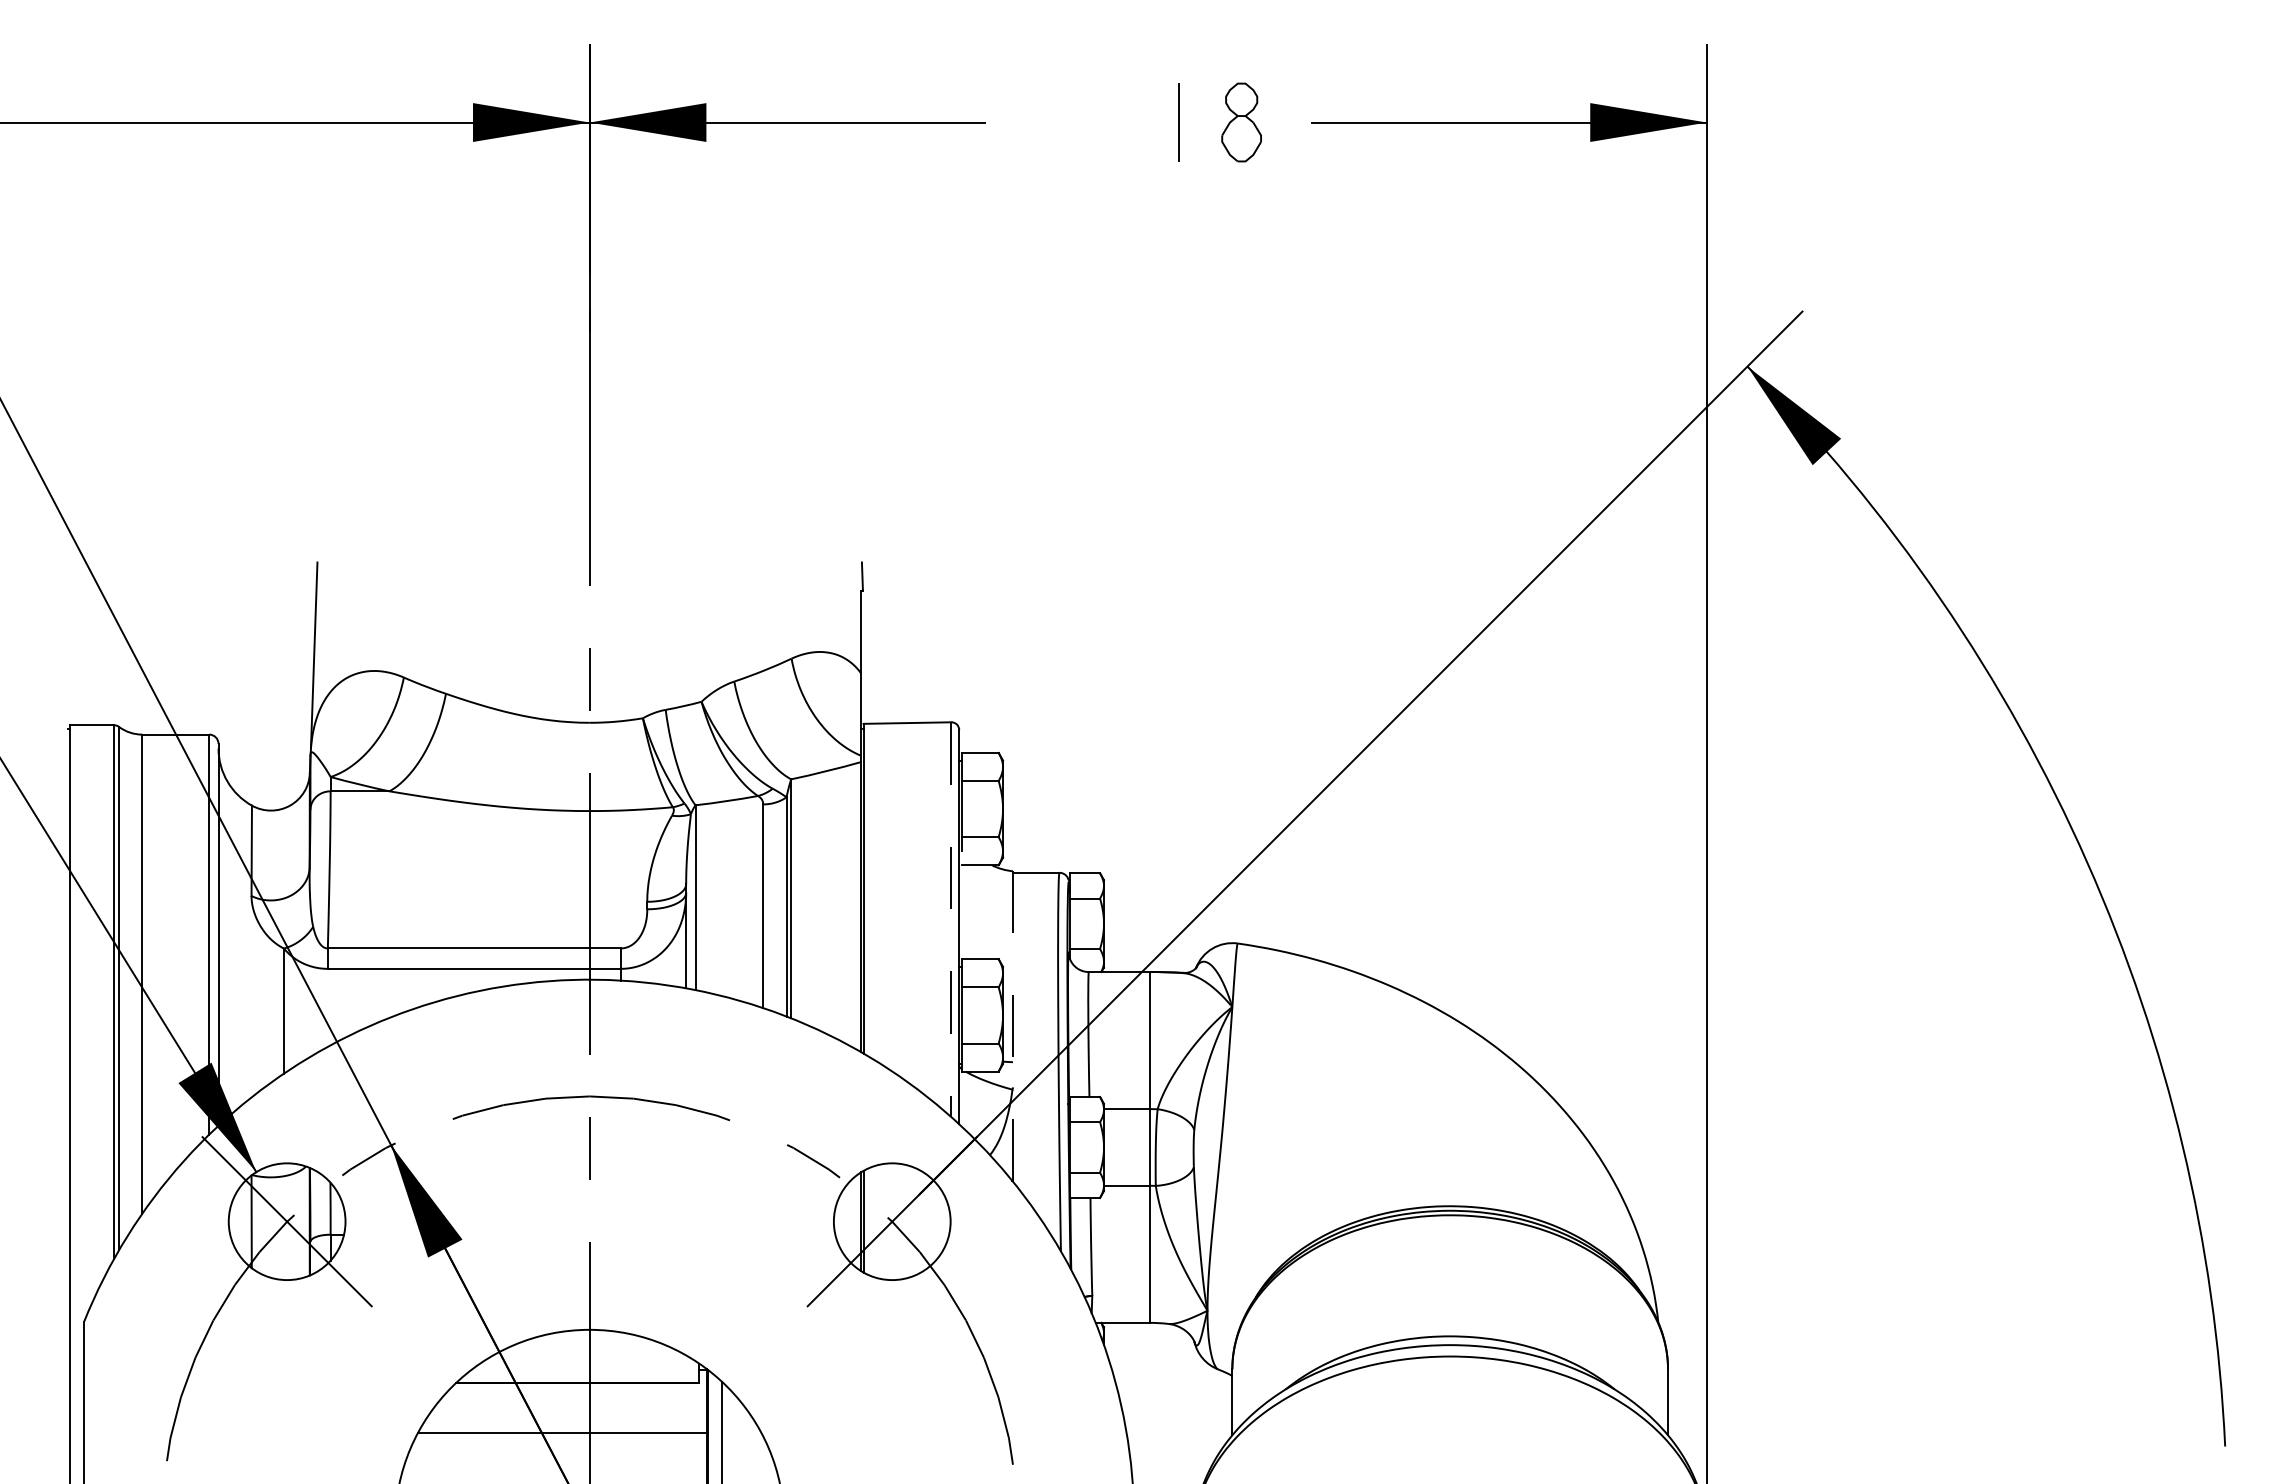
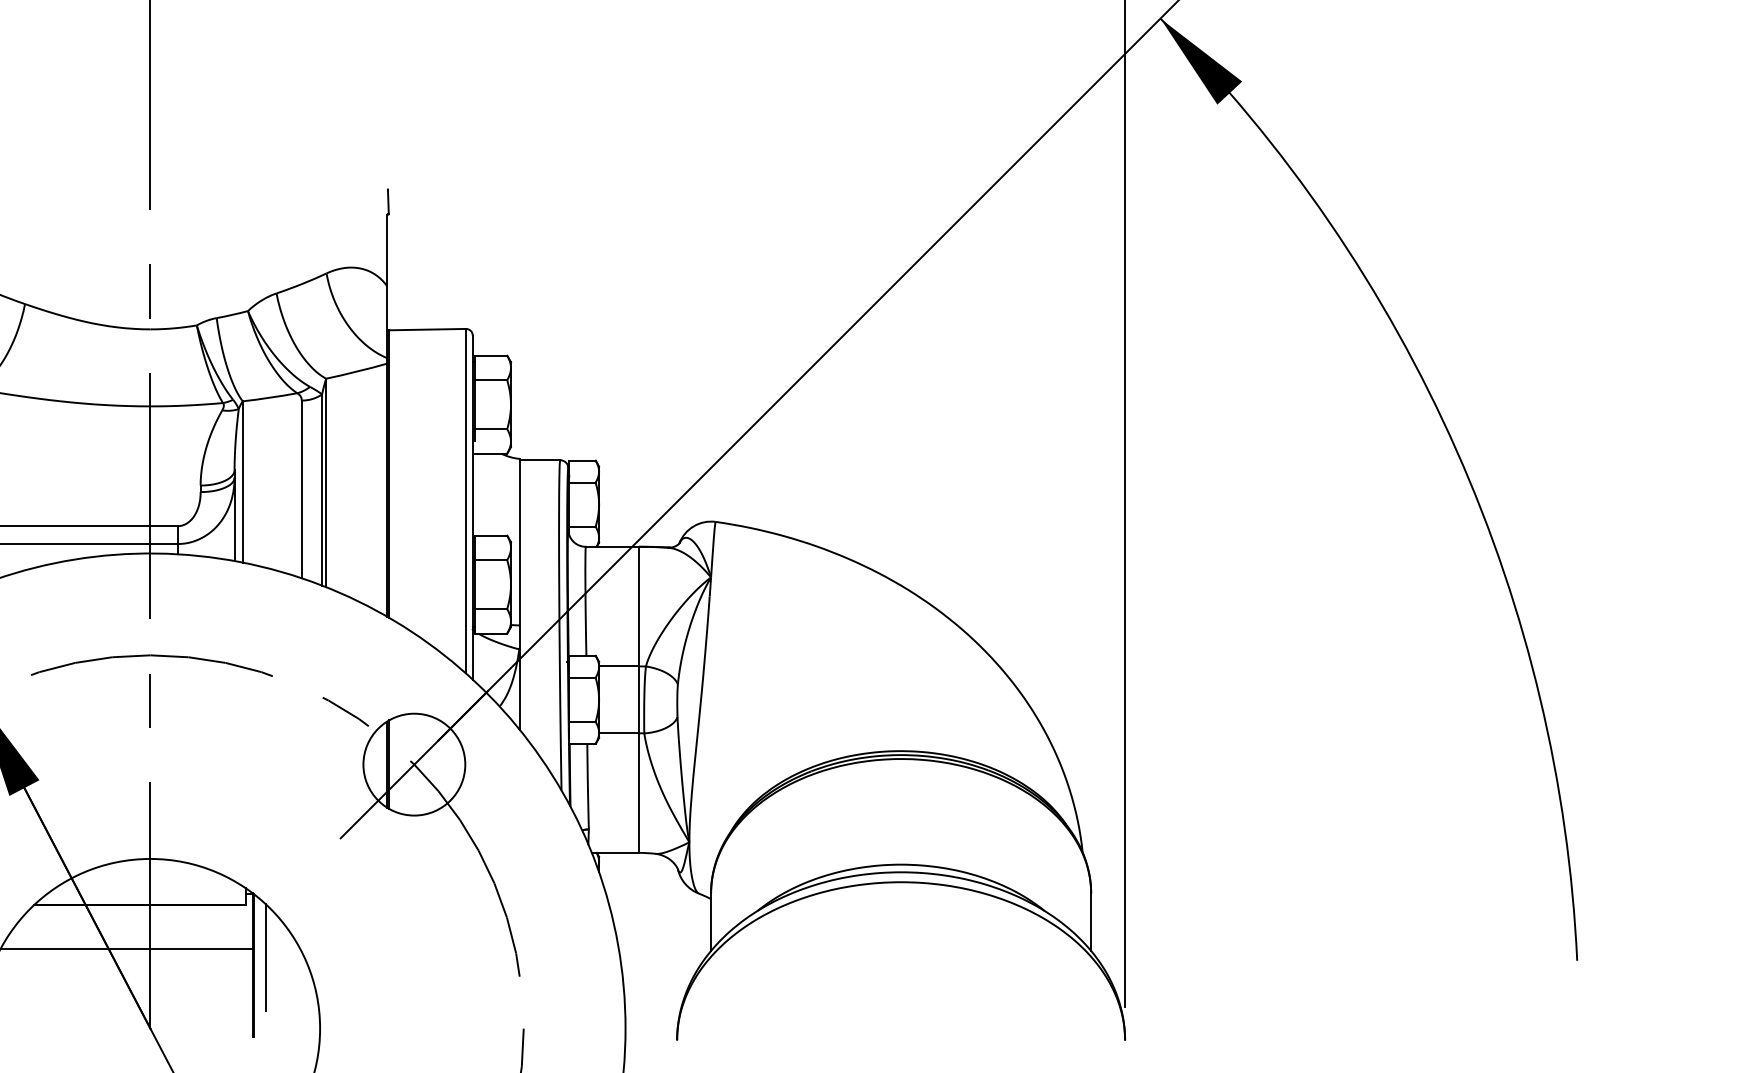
line: (951, 920) -> (466, 501), dashed -> solid
line: (1012, 1025) -> (519, 593), dashed -> solid

